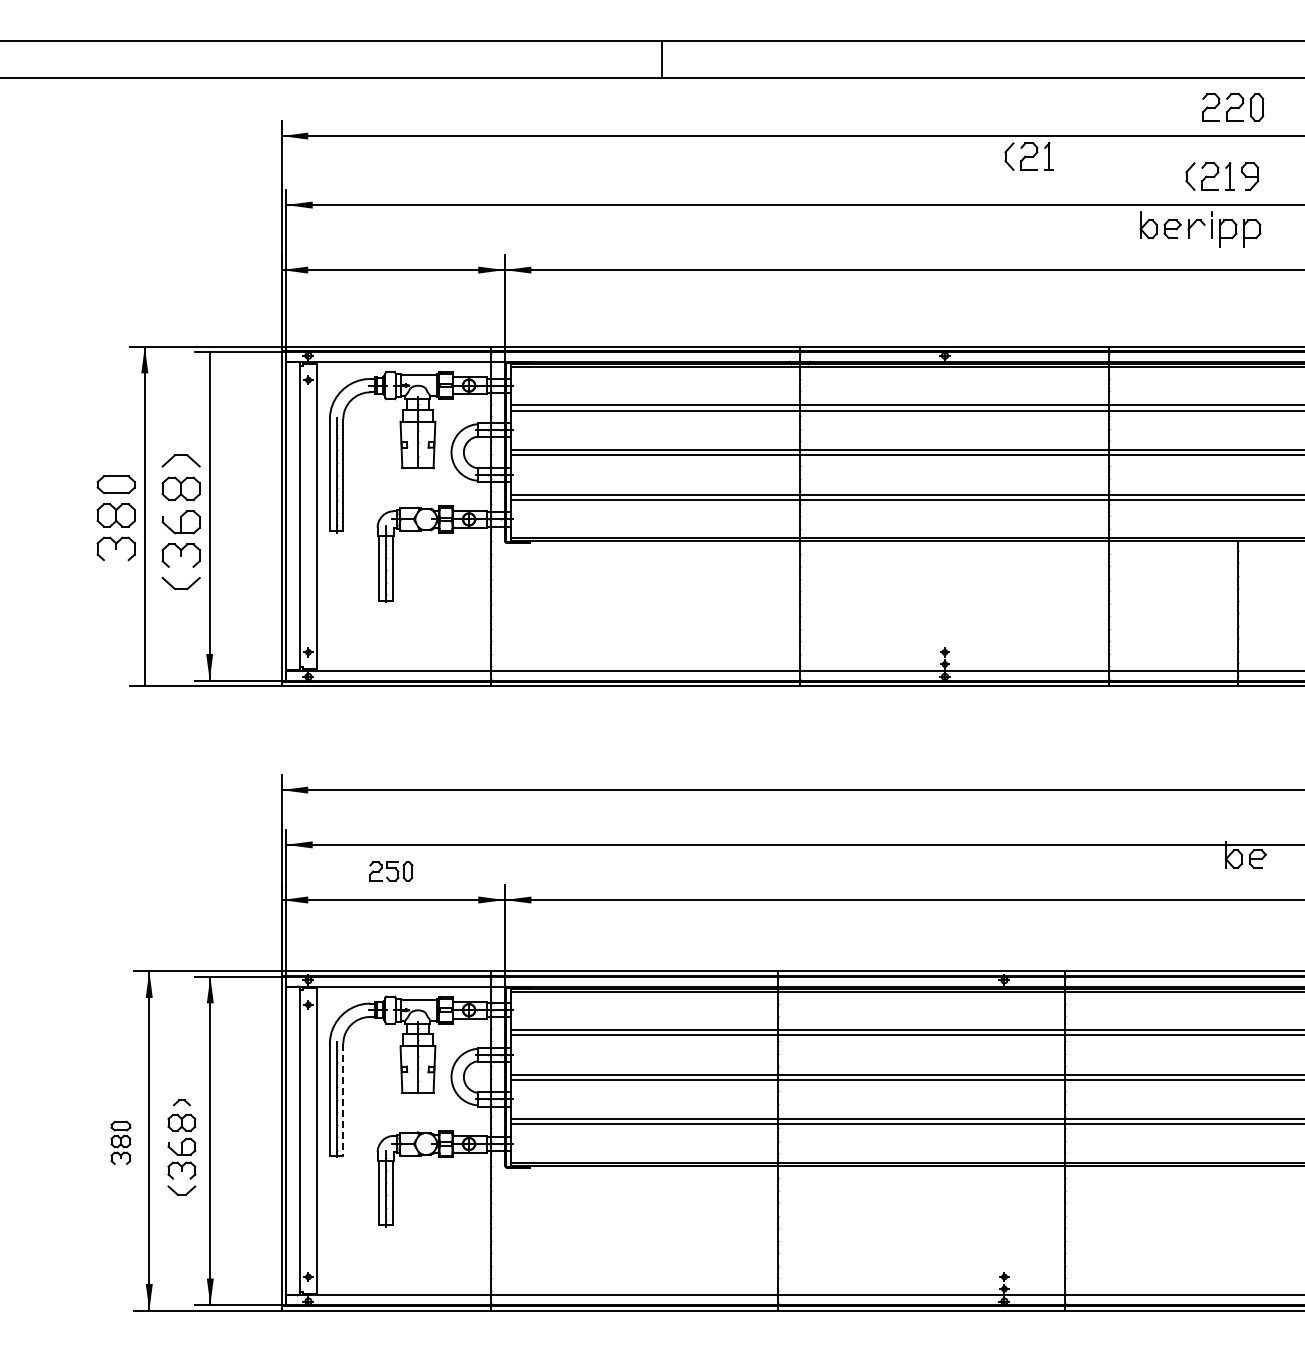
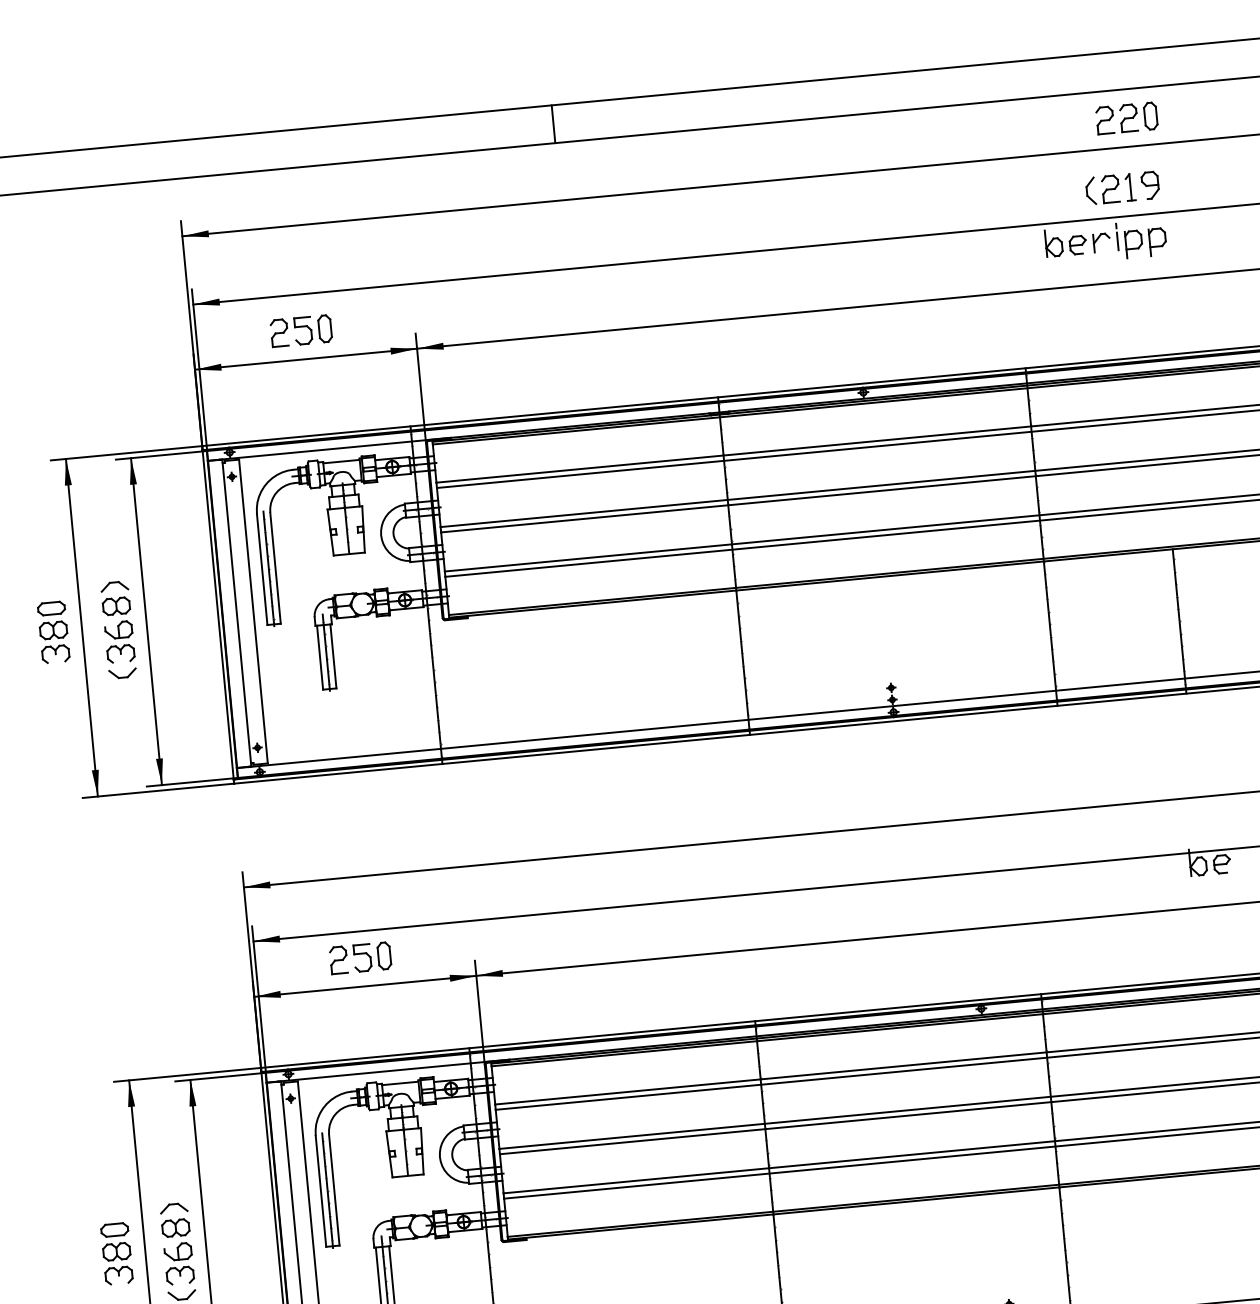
part: (1028, 156) -> (927, 186), removed
part: (391, 241) -> (301, 330), added
fill: (209, 365) -> (132, 471), added
part: (116, 518) -> (53, 632), size x0.71
part: (181, 521) -> (118, 629), size x0.71
fill: (144, 672) -> (96, 783), added
part: (391, 871) -> (360, 958), size x1.43
line: (343, 1099) -> (334, 1189), dashed -> solid
part: (181, 1102) -> (173, 1207), size x1.67
part: (120, 1142) -> (116, 1253), size x1.43

